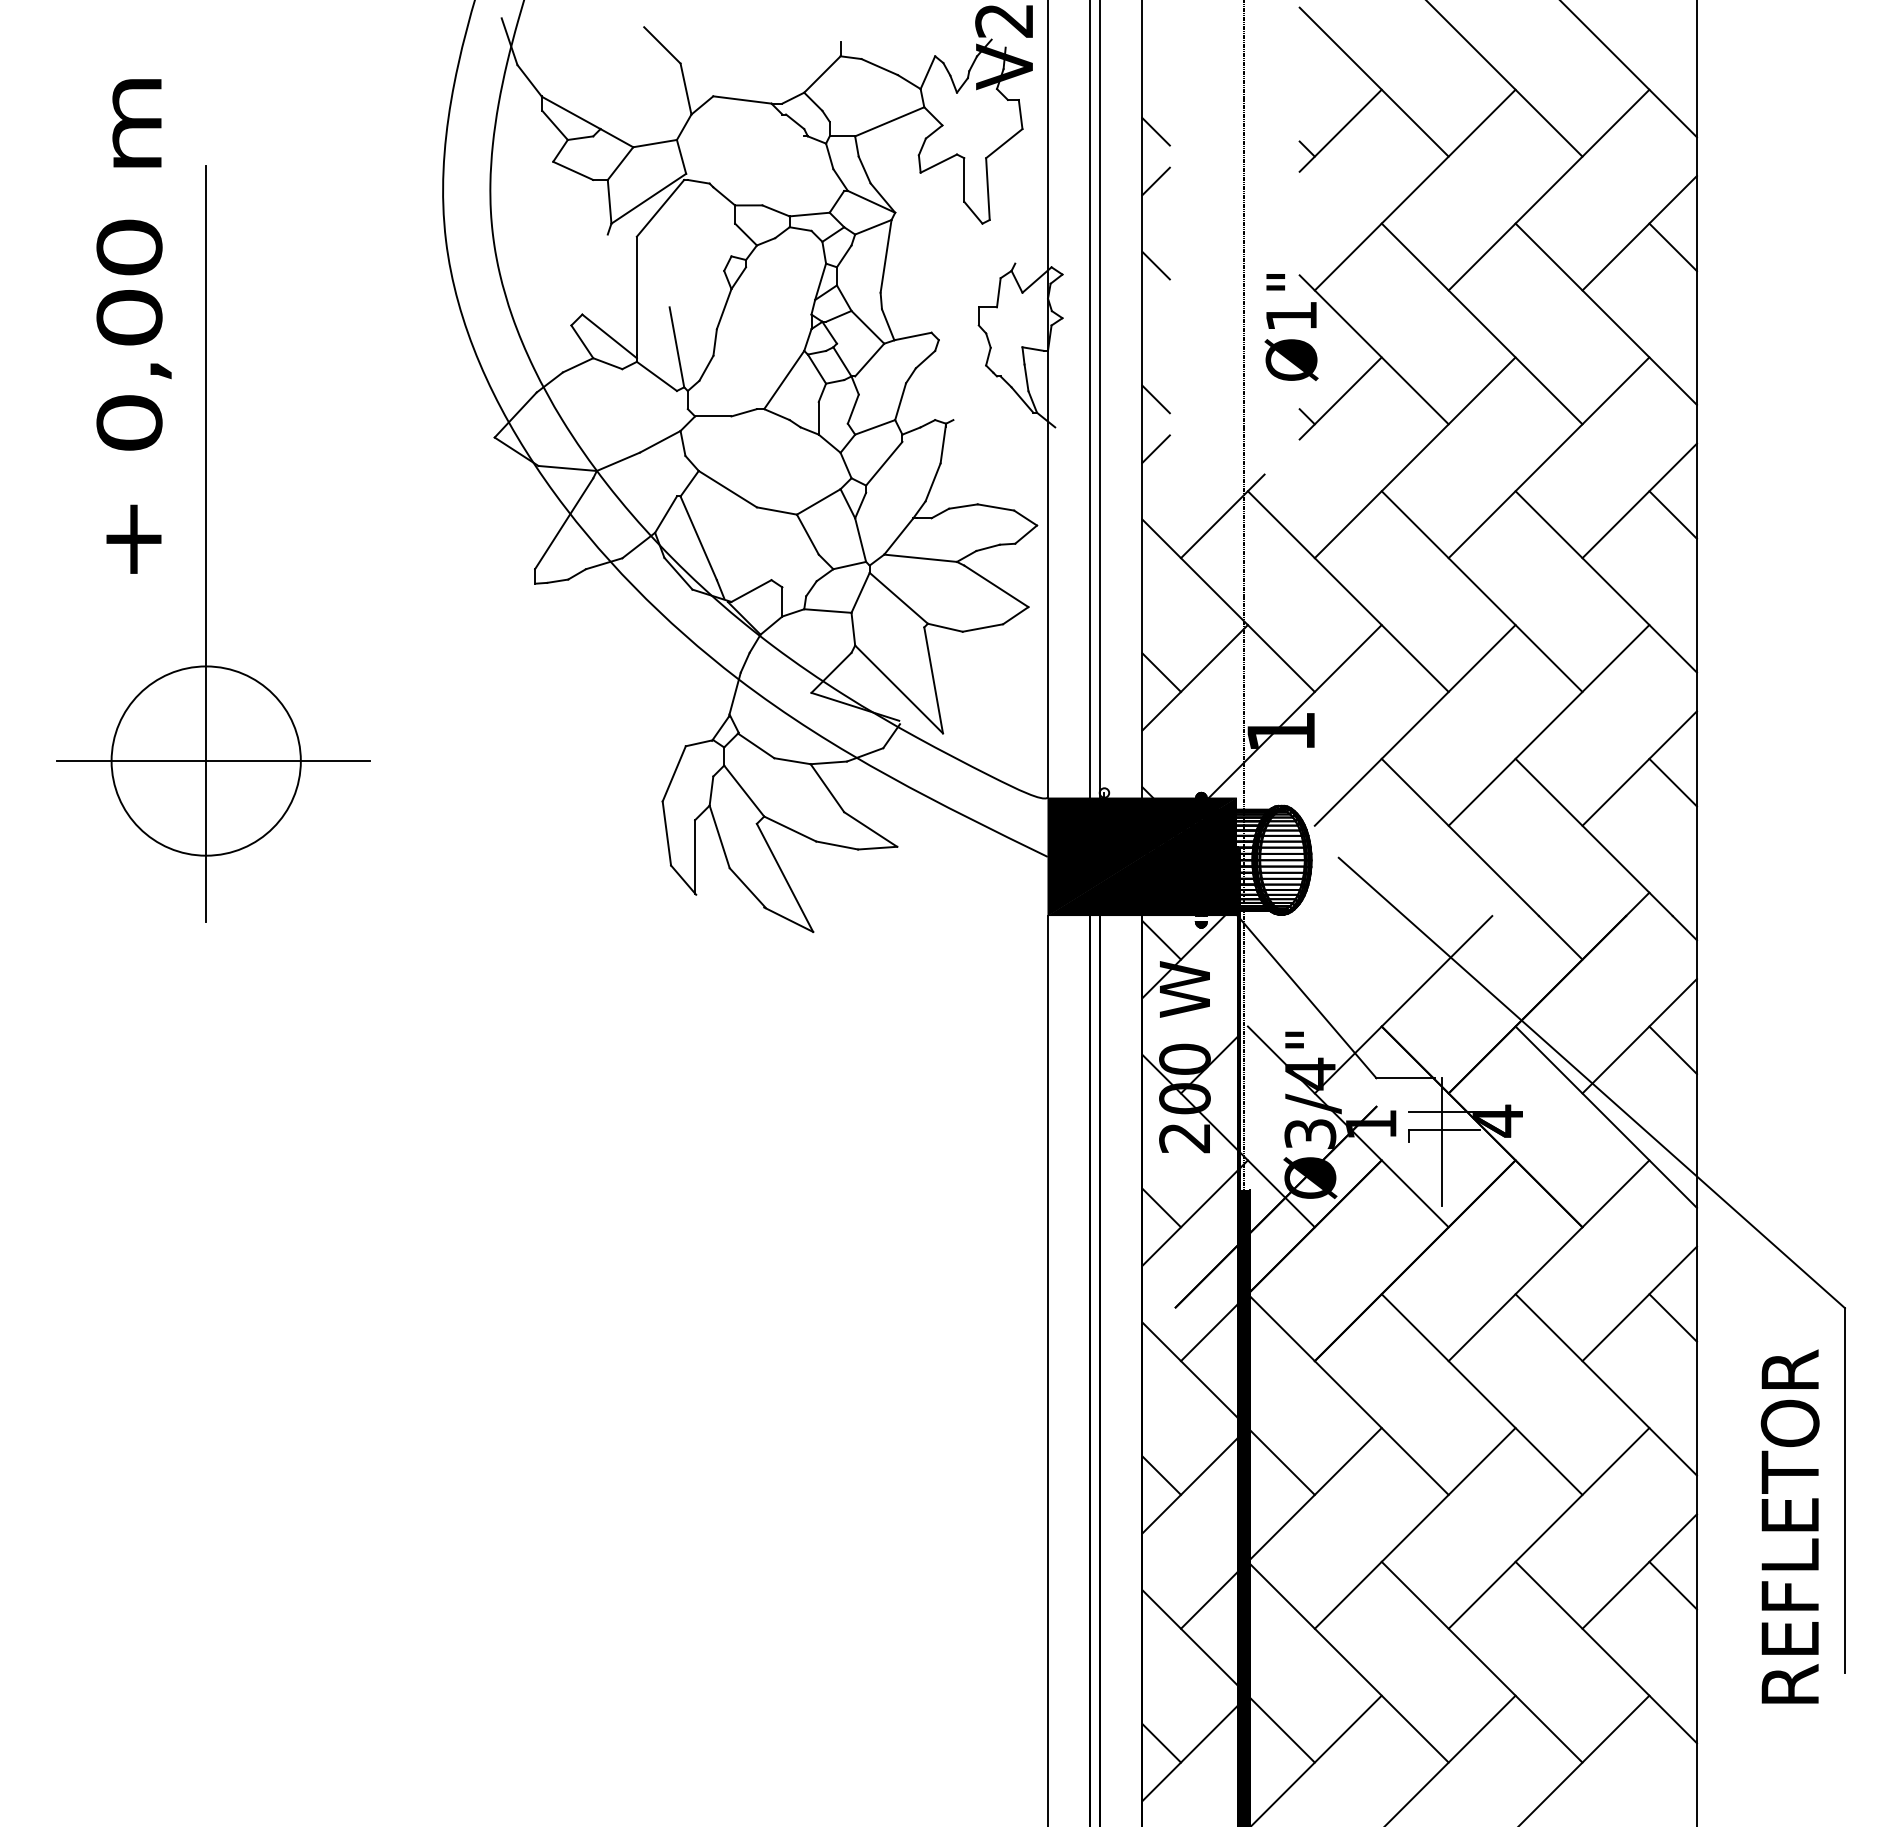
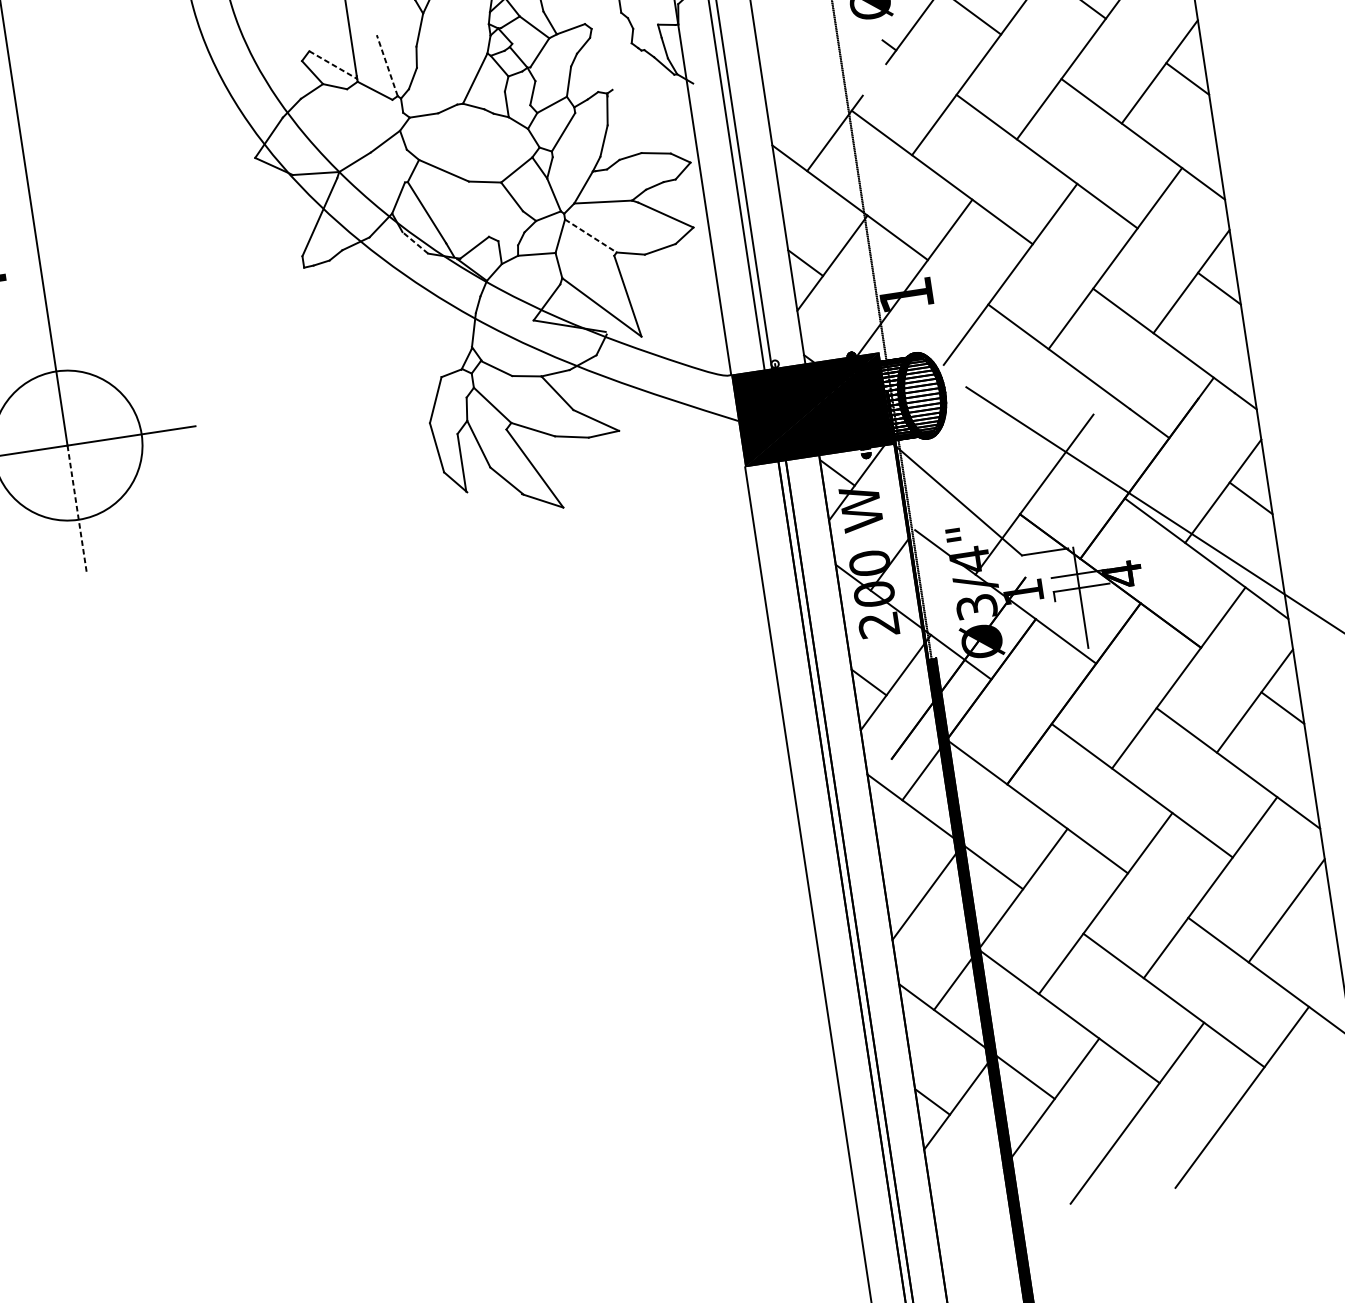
line: (609, 336) -> (333, 65), solid -> dashed
line: (676, 347) -> (386, 65), solid -> dashed
line: (1155, 399) -> (768, 49), removed
line: (1155, 448) -> (774, 88), removed
line: (678, 573) -> (415, 242), solid -> dashed
line: (898, 598) -> (590, 236), solid -> dashed
line: (206, 841) -> (77, 508), solid -> dashed
line: (1161, 1475) -> (900, 892), removed
line: (1672, 1585) -> (1314, 917), removed

